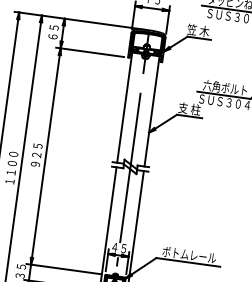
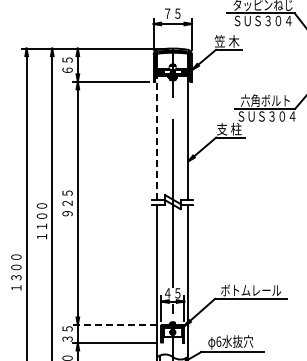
line: (124, 106) -> (157, 136), solid -> dashed
line: (63, 269) -> (114, 325), solid -> dashed

